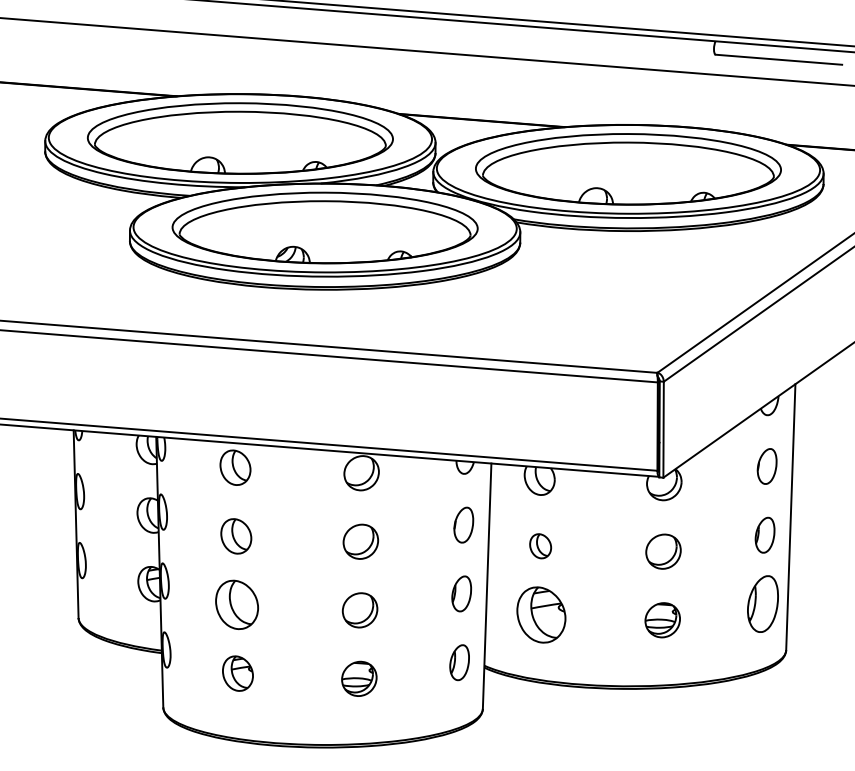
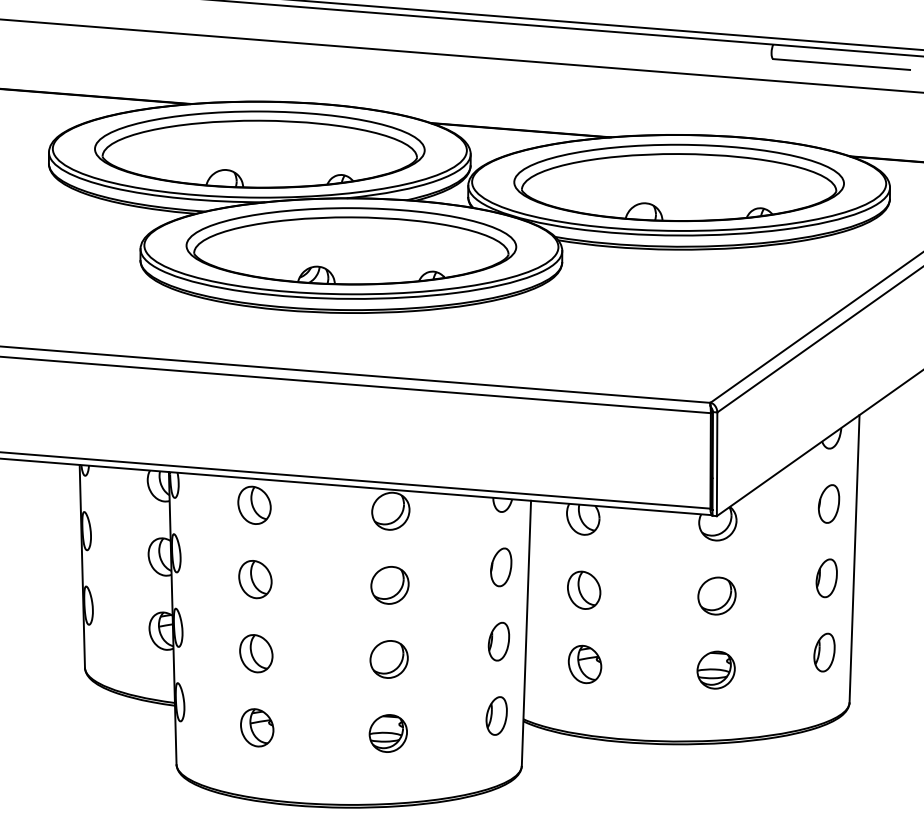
part: (540, 545) -> (584, 589), size x1.43
part: (762, 603) -> (824, 652), size x0.62
part: (237, 604) -> (256, 653), size x0.71
part: (540, 615) -> (584, 664), size x0.62

